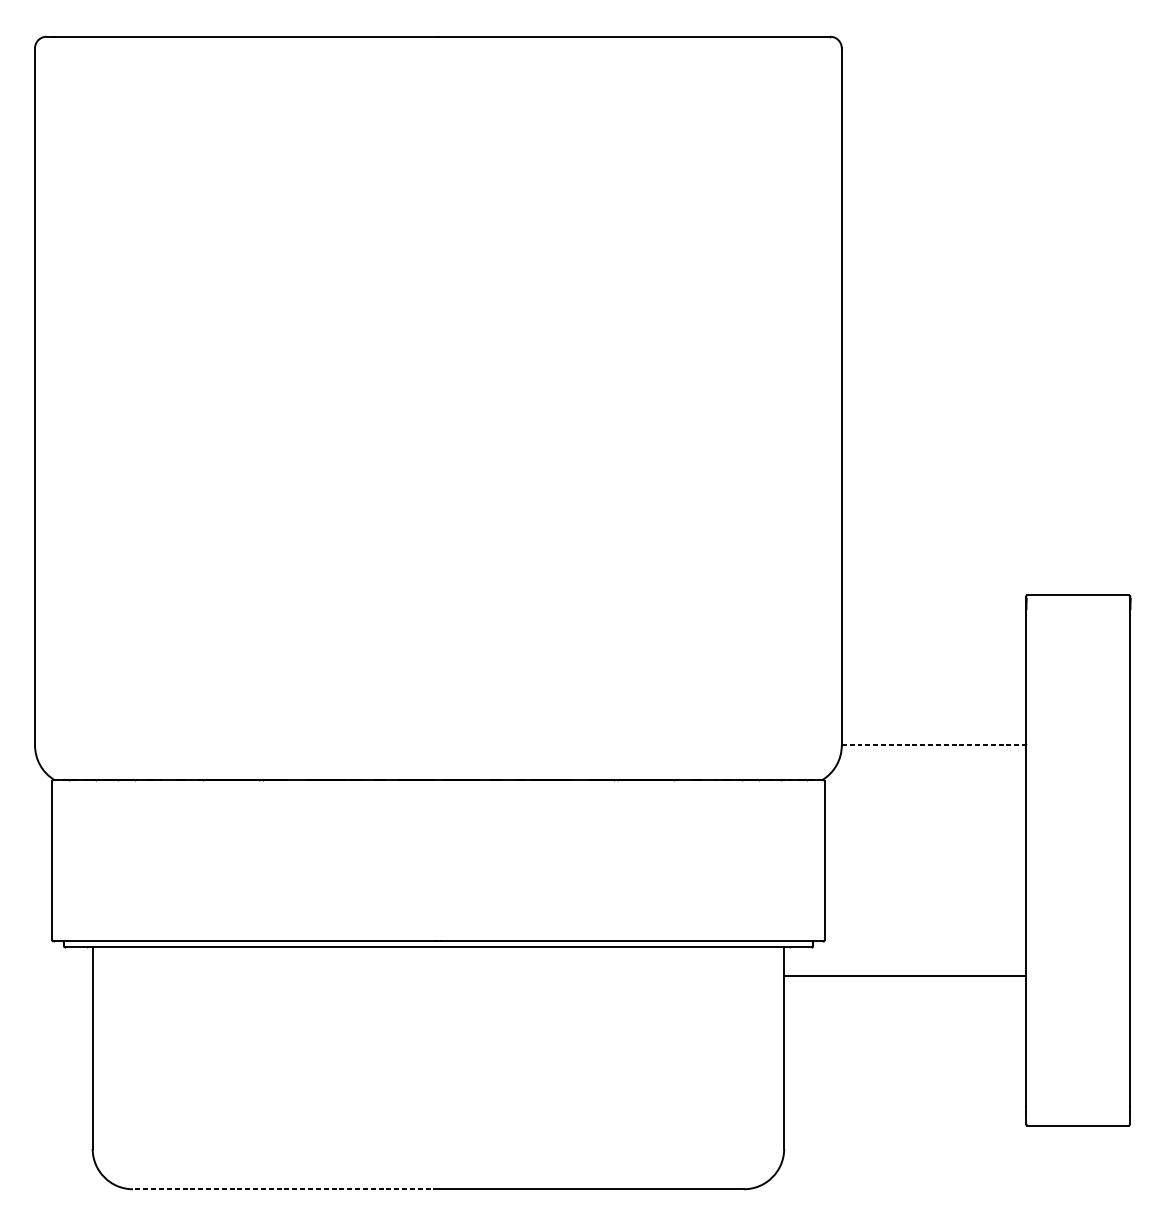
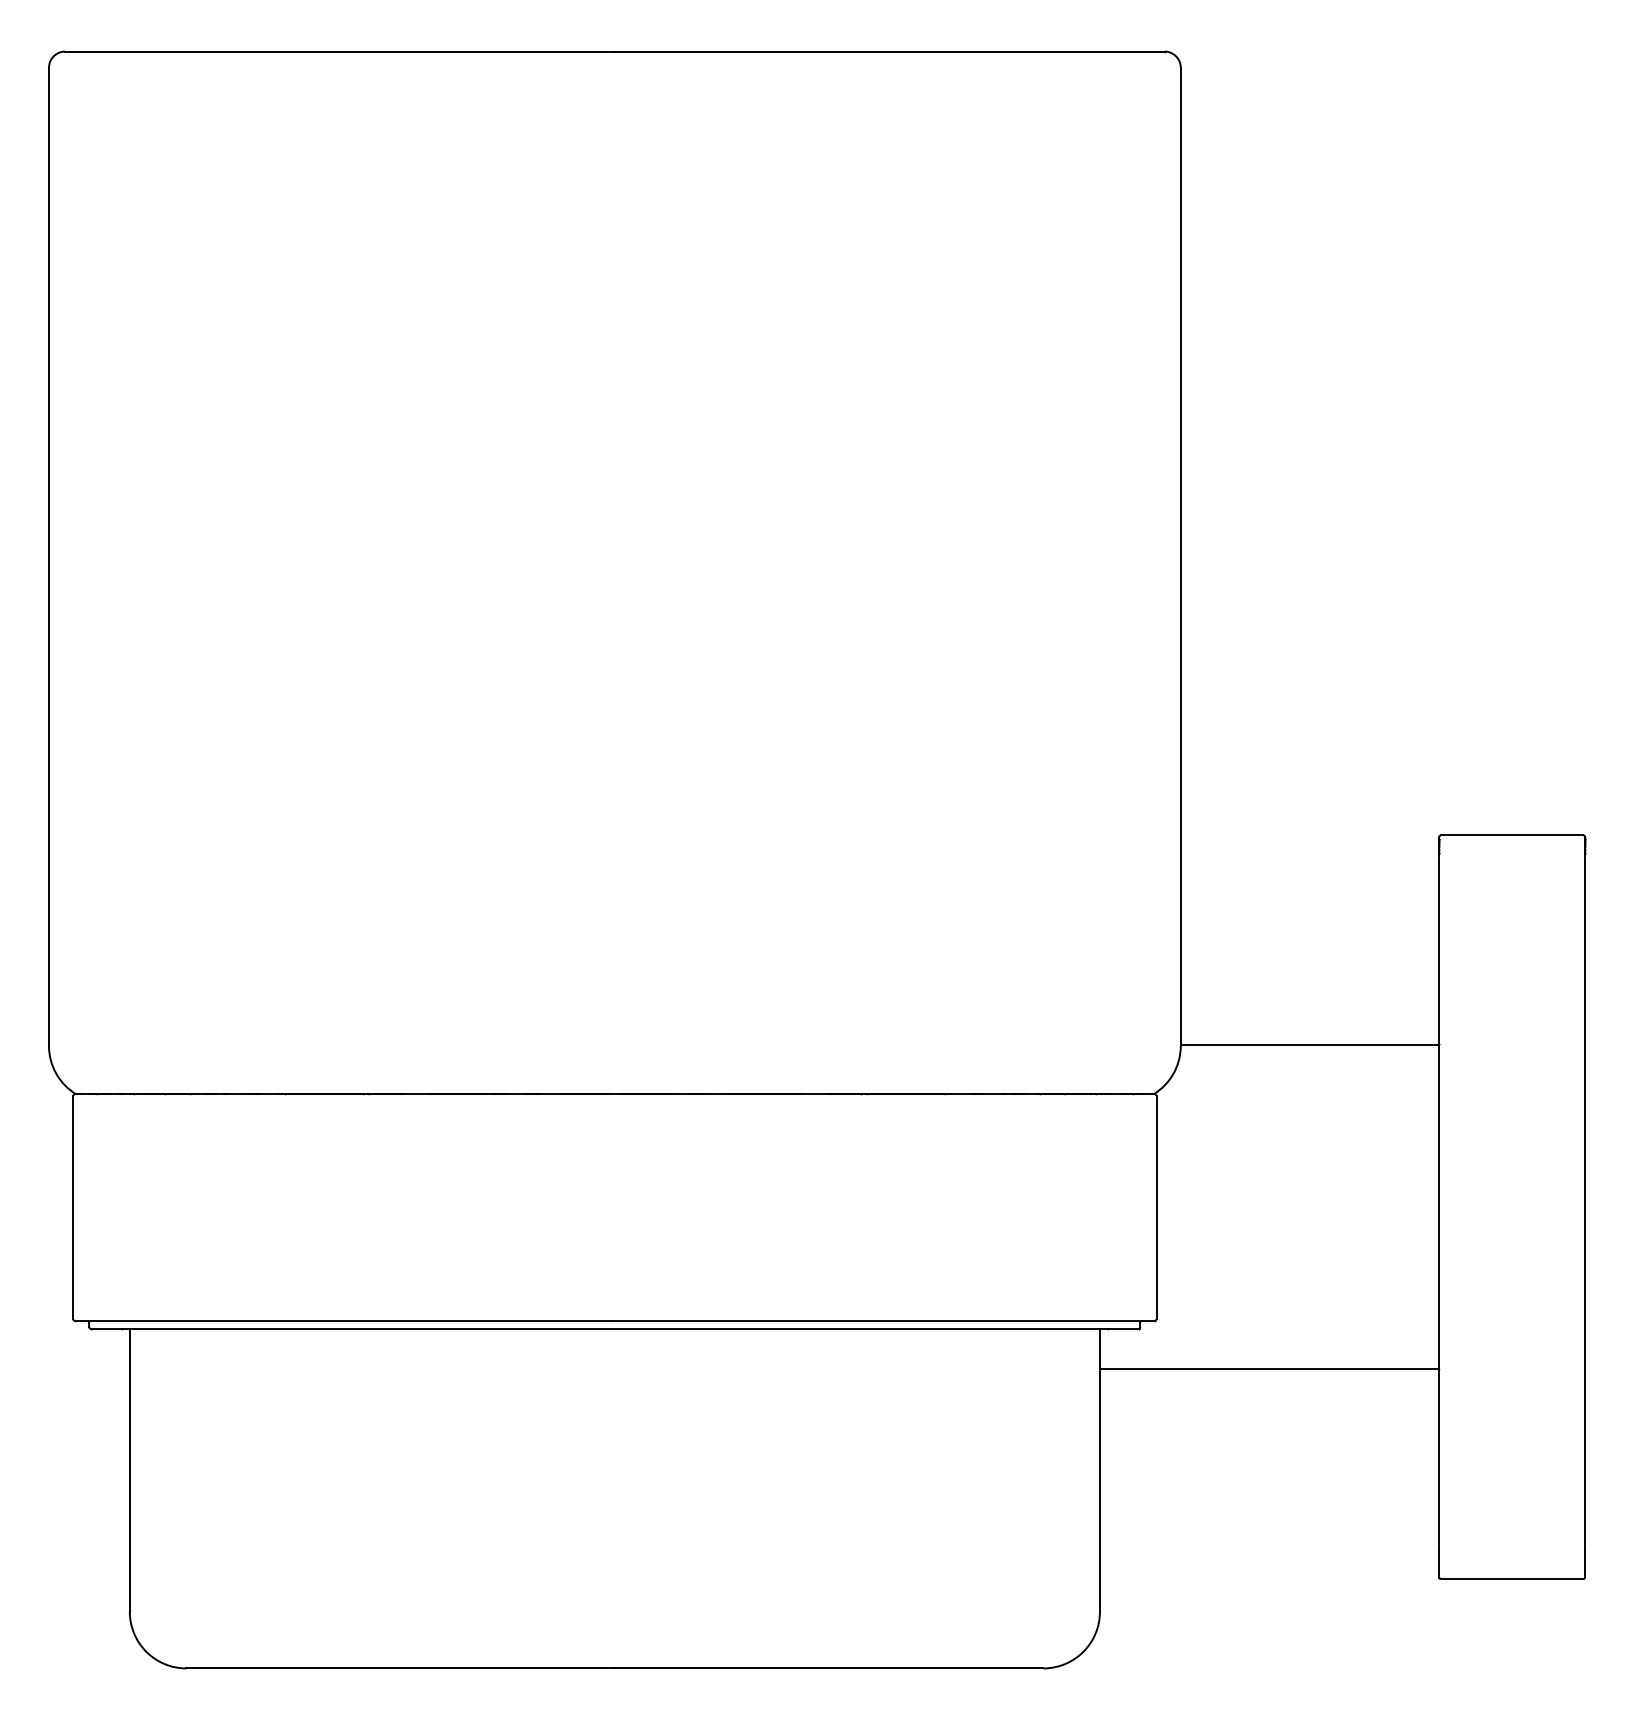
line: (933, 745) -> (1309, 1045), dashed -> solid
line: (285, 1189) -> (400, 1668), dashed -> solid

